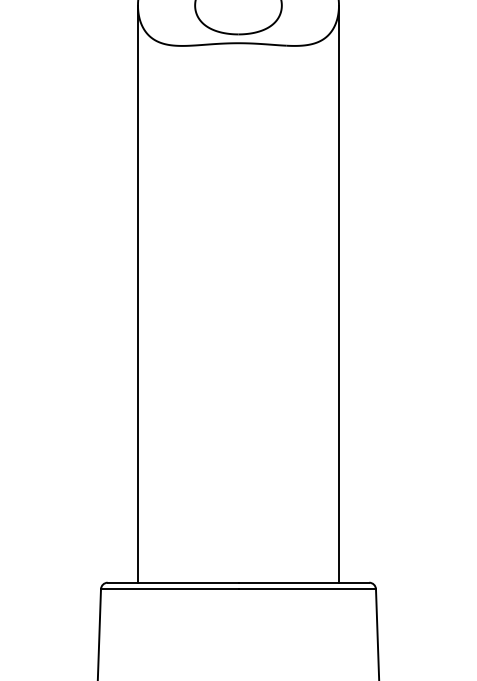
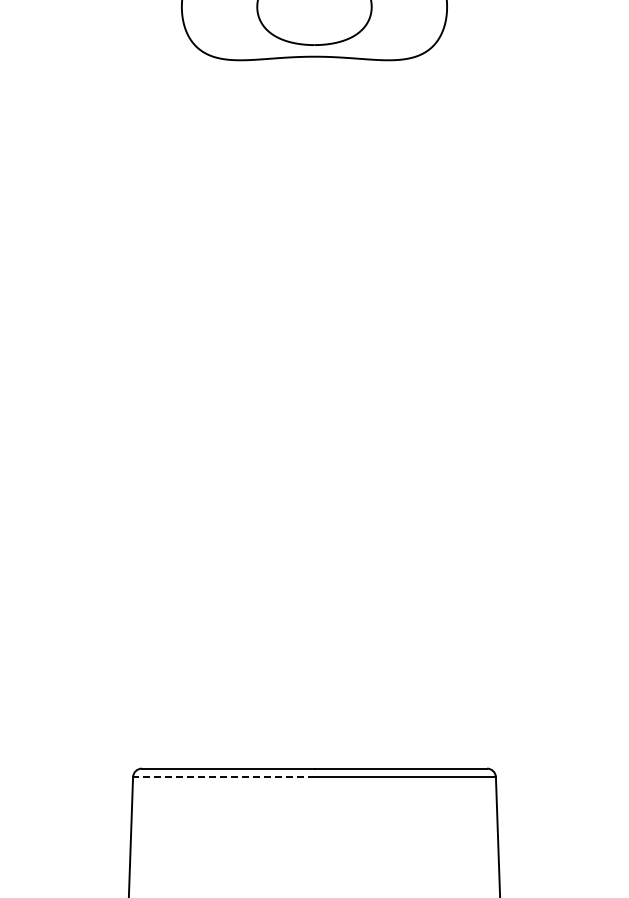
line: (137, 293) -> (181, 387), removed
line: (339, 293) -> (447, 387), removed
line: (169, 589) -> (223, 777), solid -> dashed

